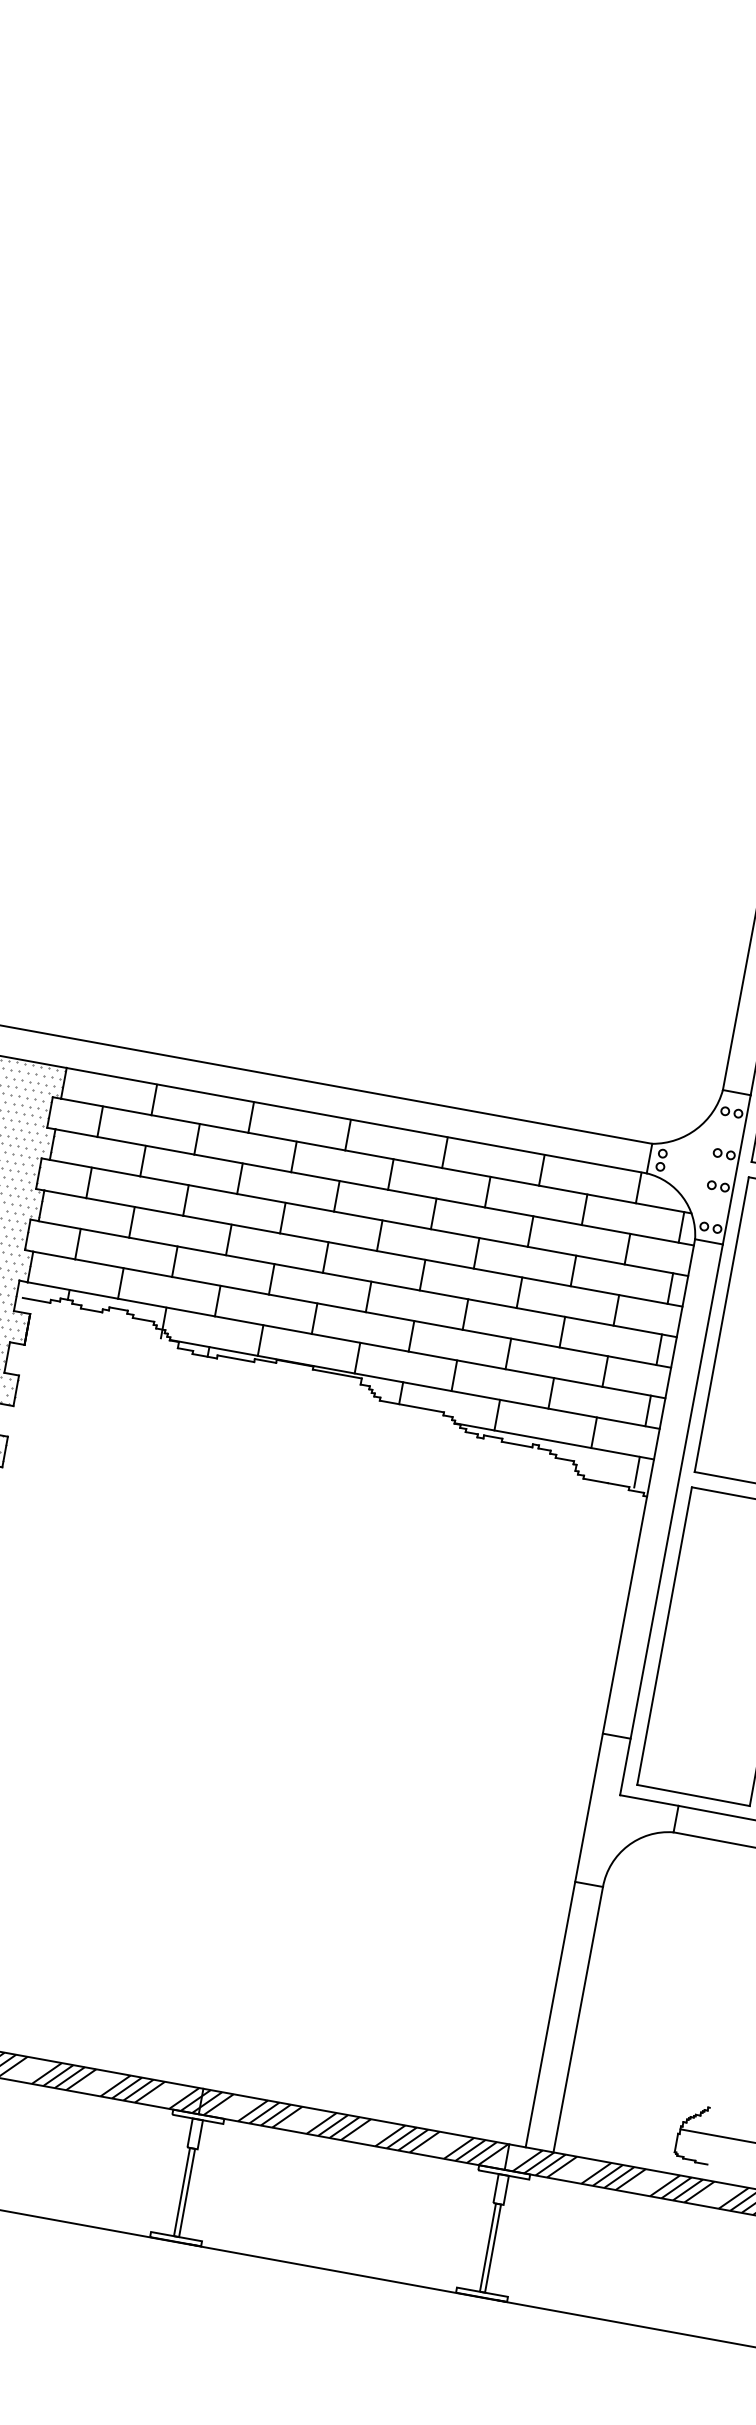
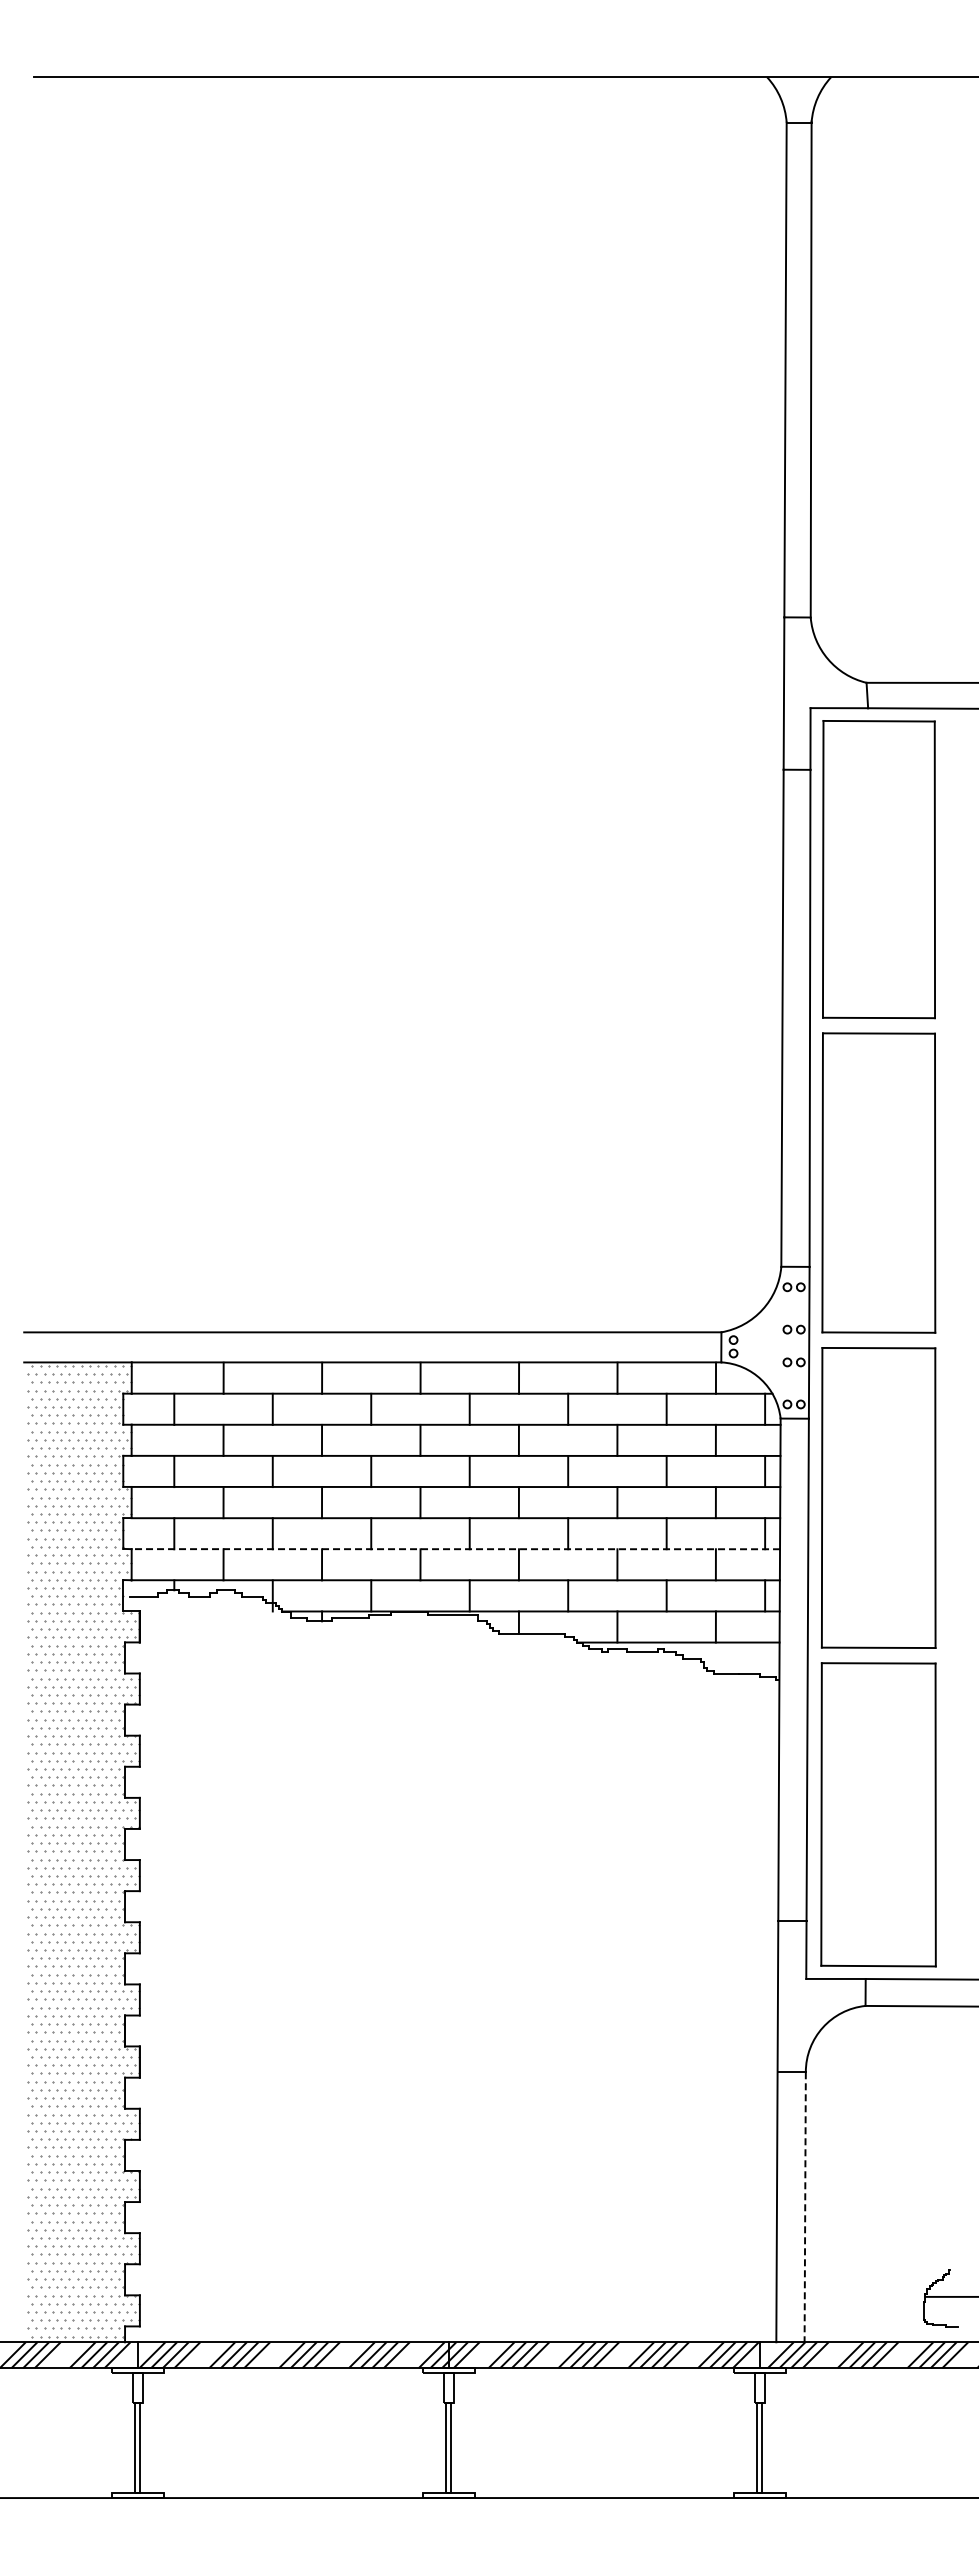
line: (351, 1309) -> (455, 1549), solid -> dashed
line: (637, 1471) -> (765, 1657), removed
line: (578, 2019) -> (805, 2207), solid -> dashed

